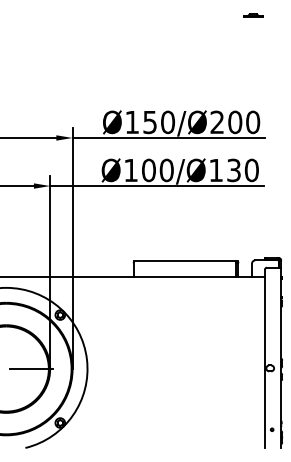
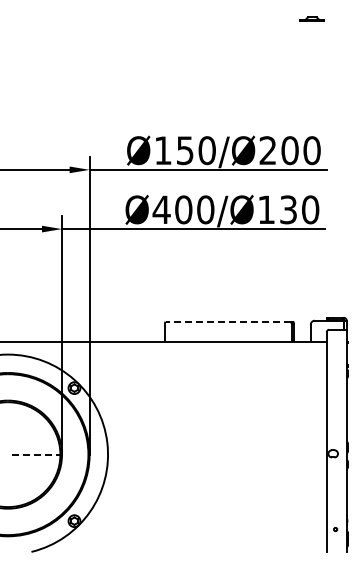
text: (130, 170) -> (161, 209), Ø100/Ø130 -> Ø400/Ø130
line: (185, 261) -> (228, 321), solid -> dashed
line: (31, 368) -> (38, 454), solid -> dashed

